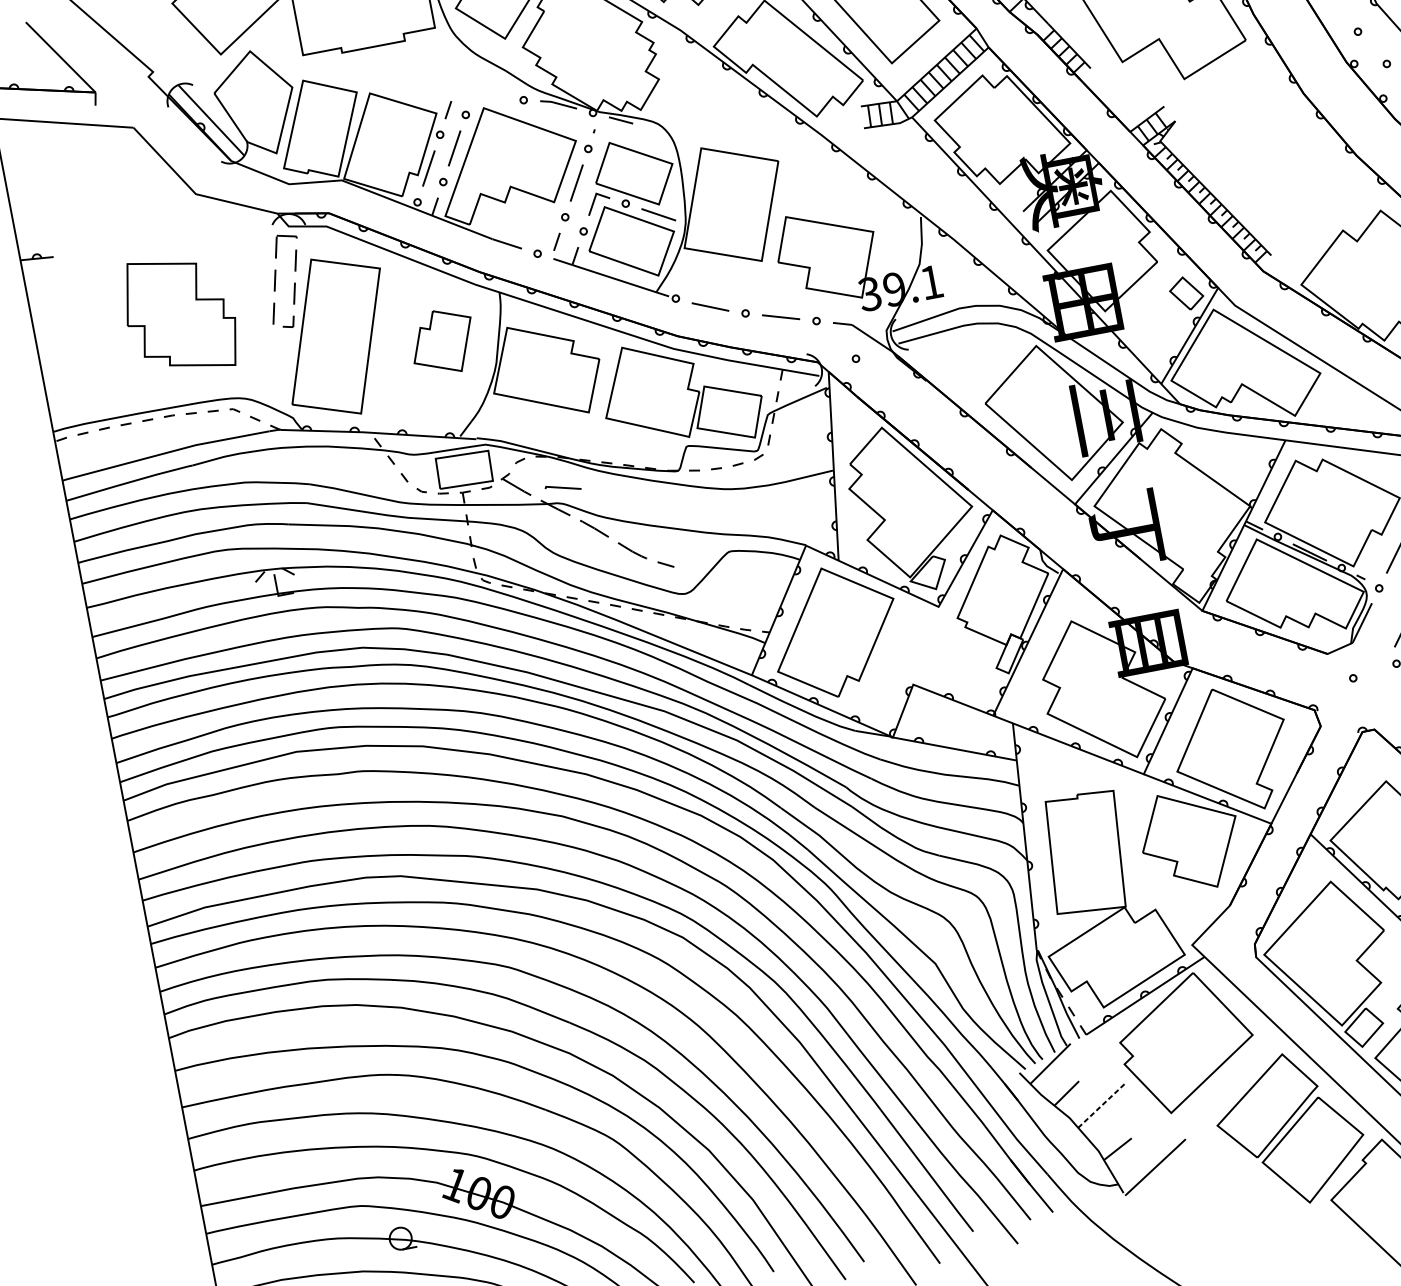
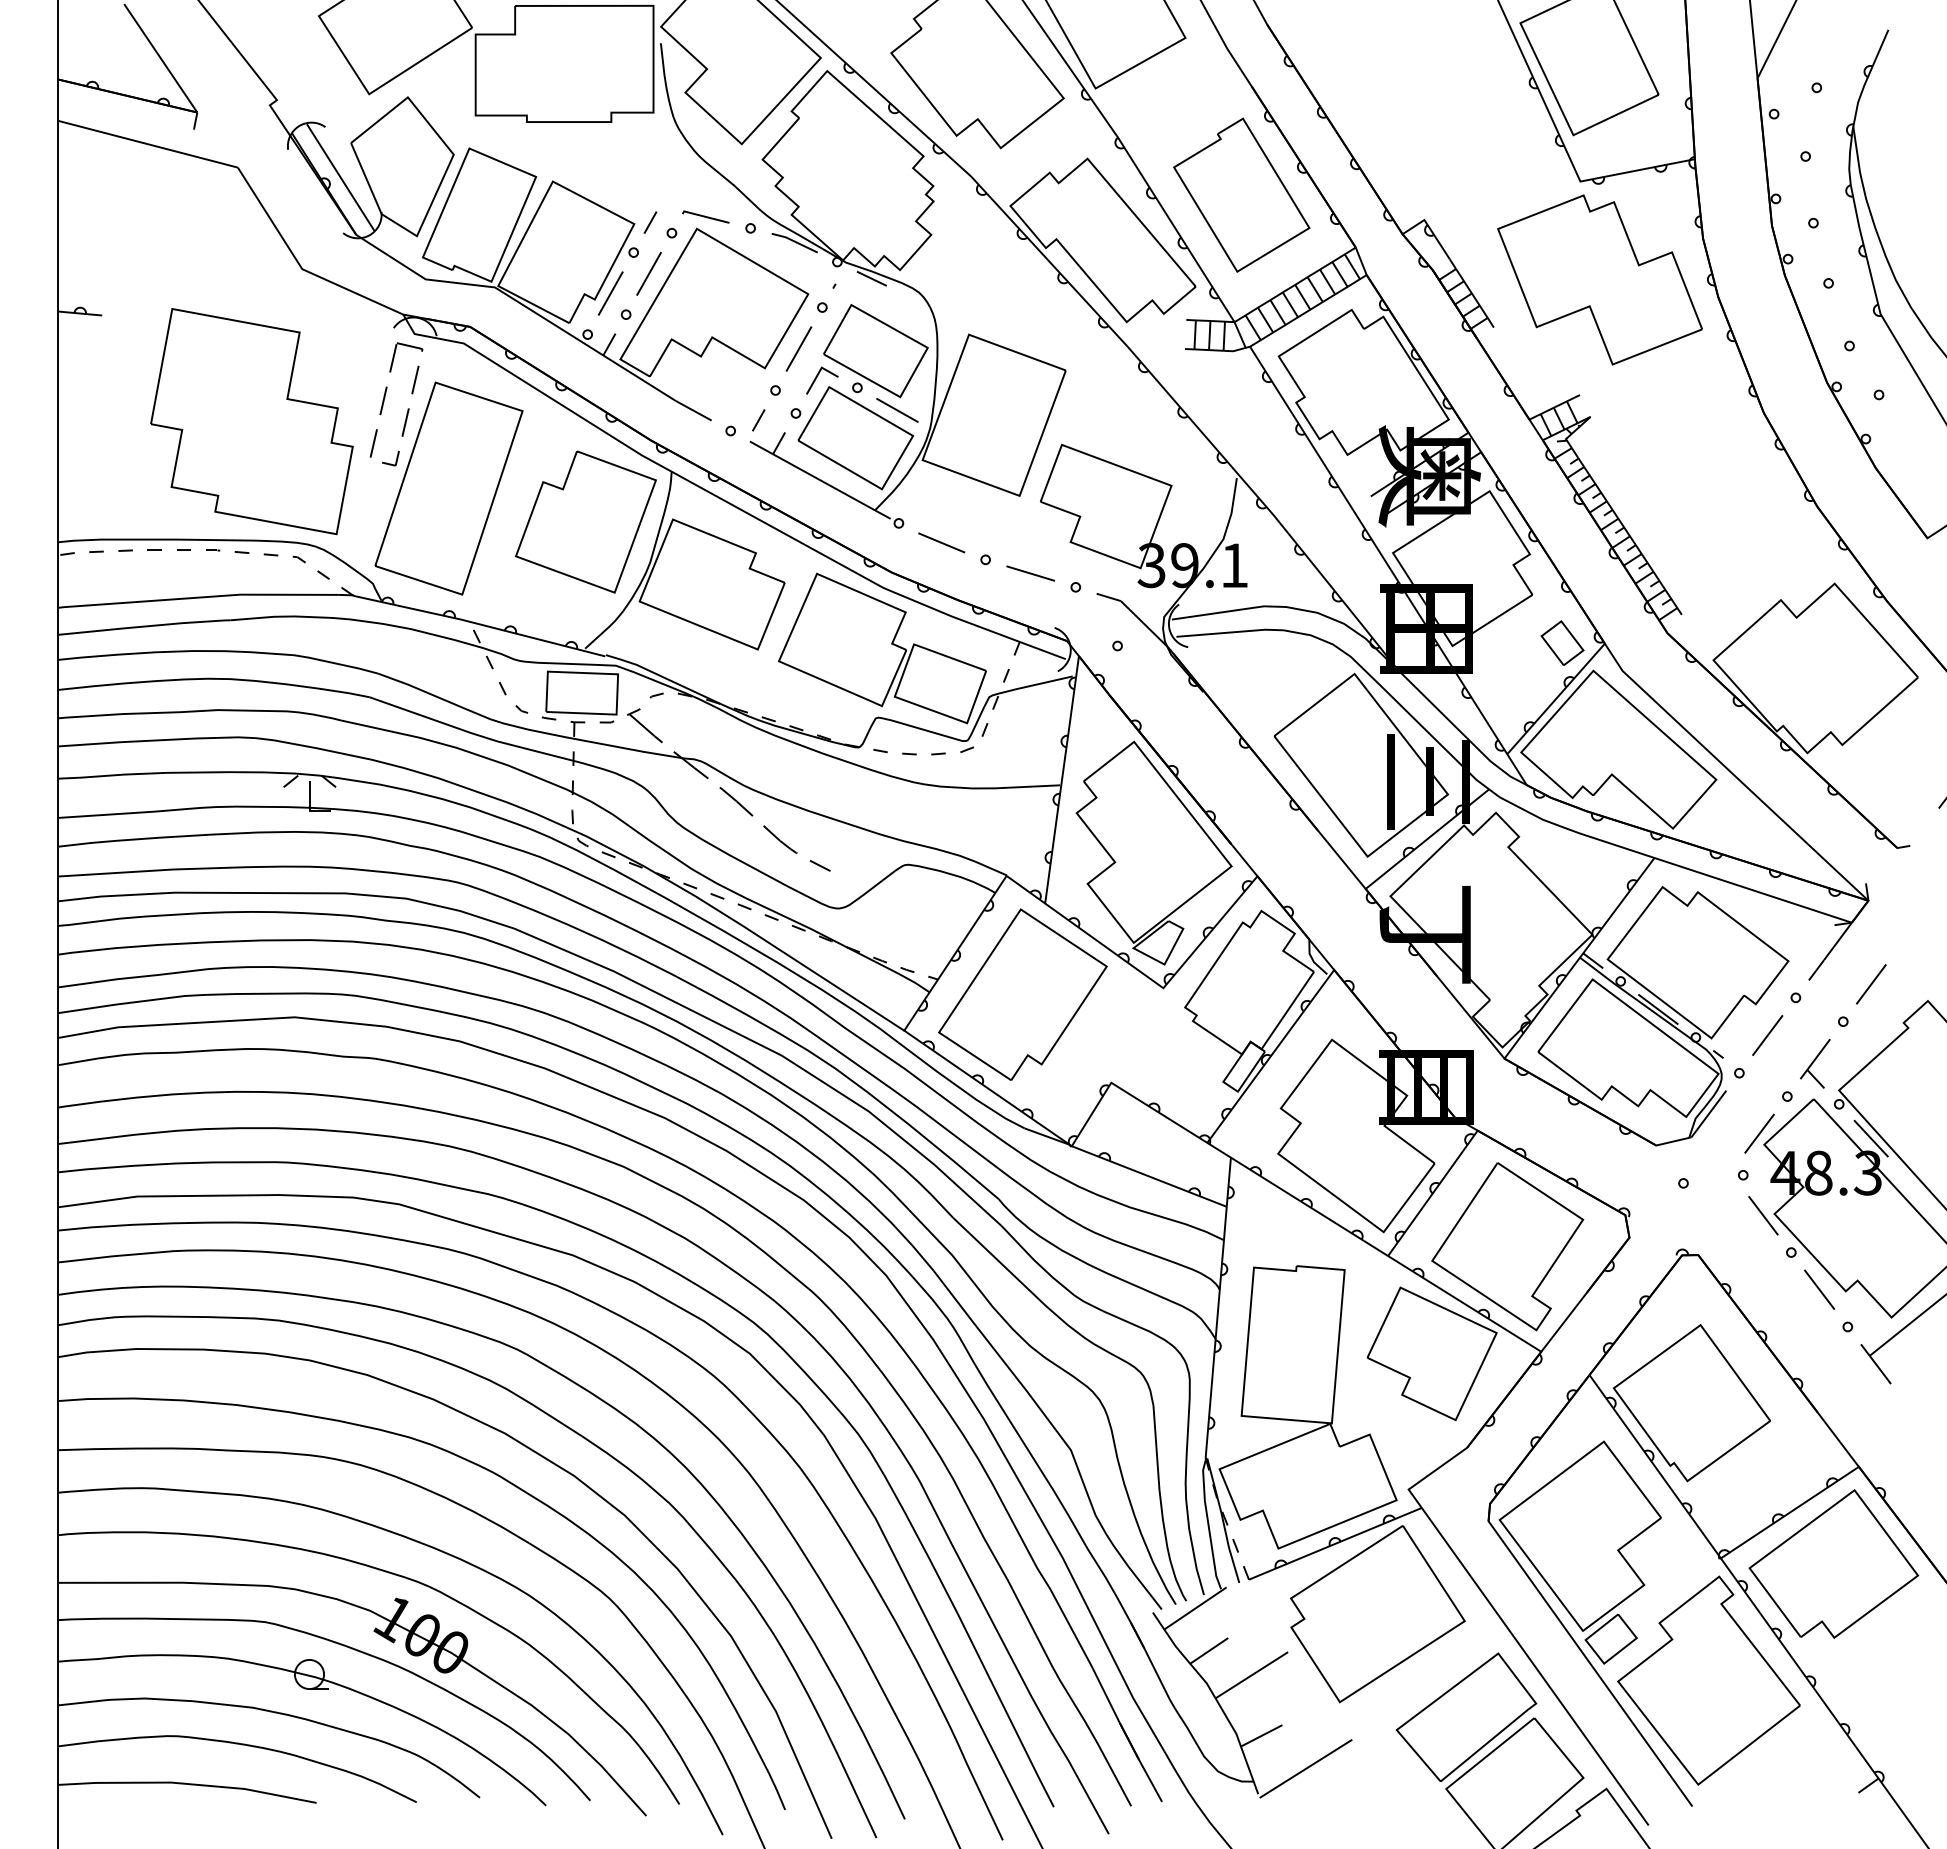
part: (179, 314) -> (251, 421), size x1.43
part: (442, 341) -> (585, 521), size x1.67
line: (562, 487) -> (705, 216), moved
line: (1102, 1104) -> (1252, 1674), dashed -> solid

